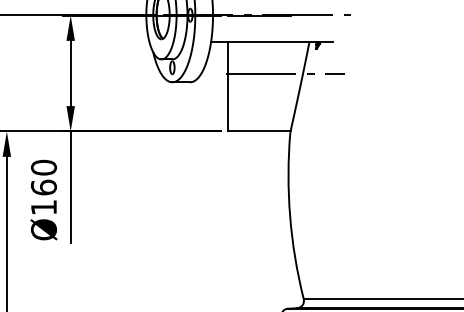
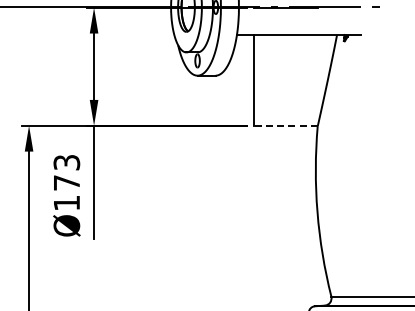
line: (285, 73) -> (312, 66), removed
line: (258, 131) -> (285, 125), solid -> dashed
text: (43, 177) -> (66, 172), Ø160 -> Ø173

